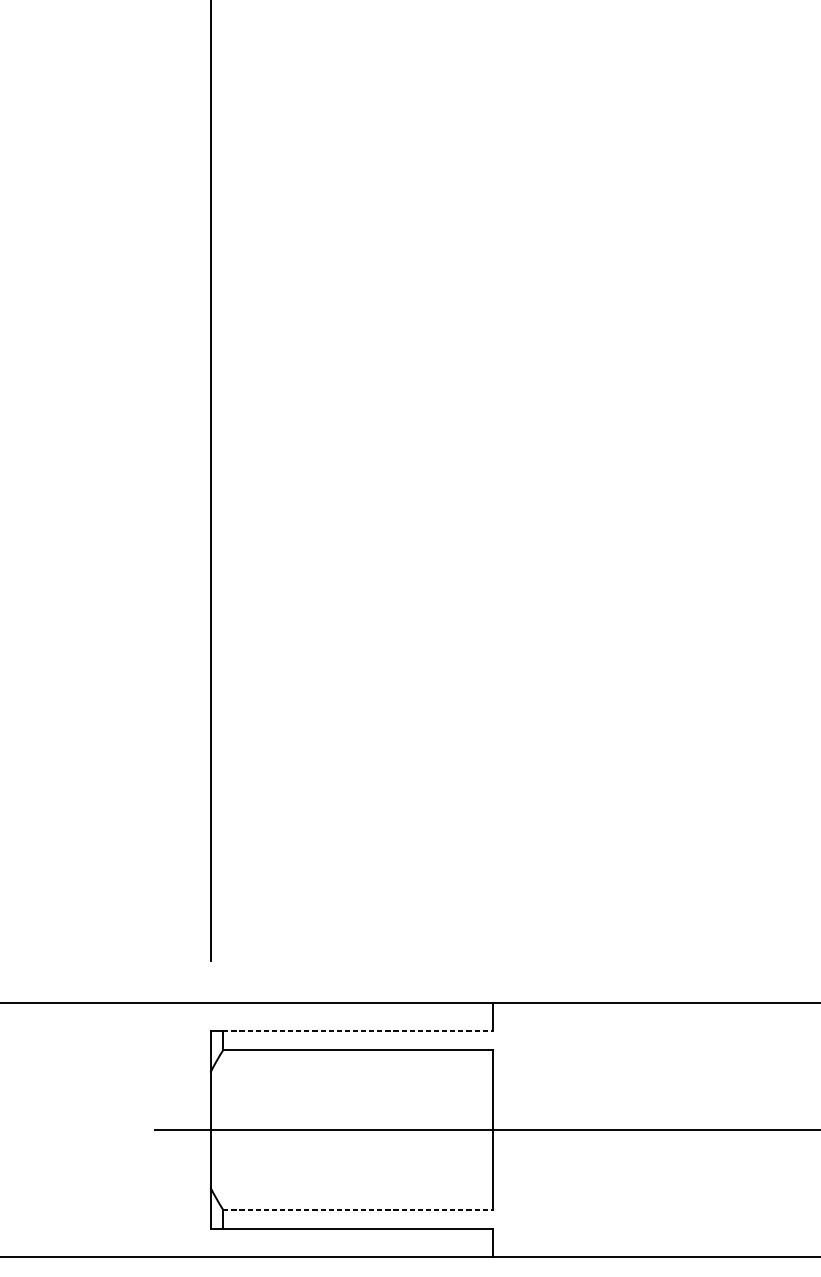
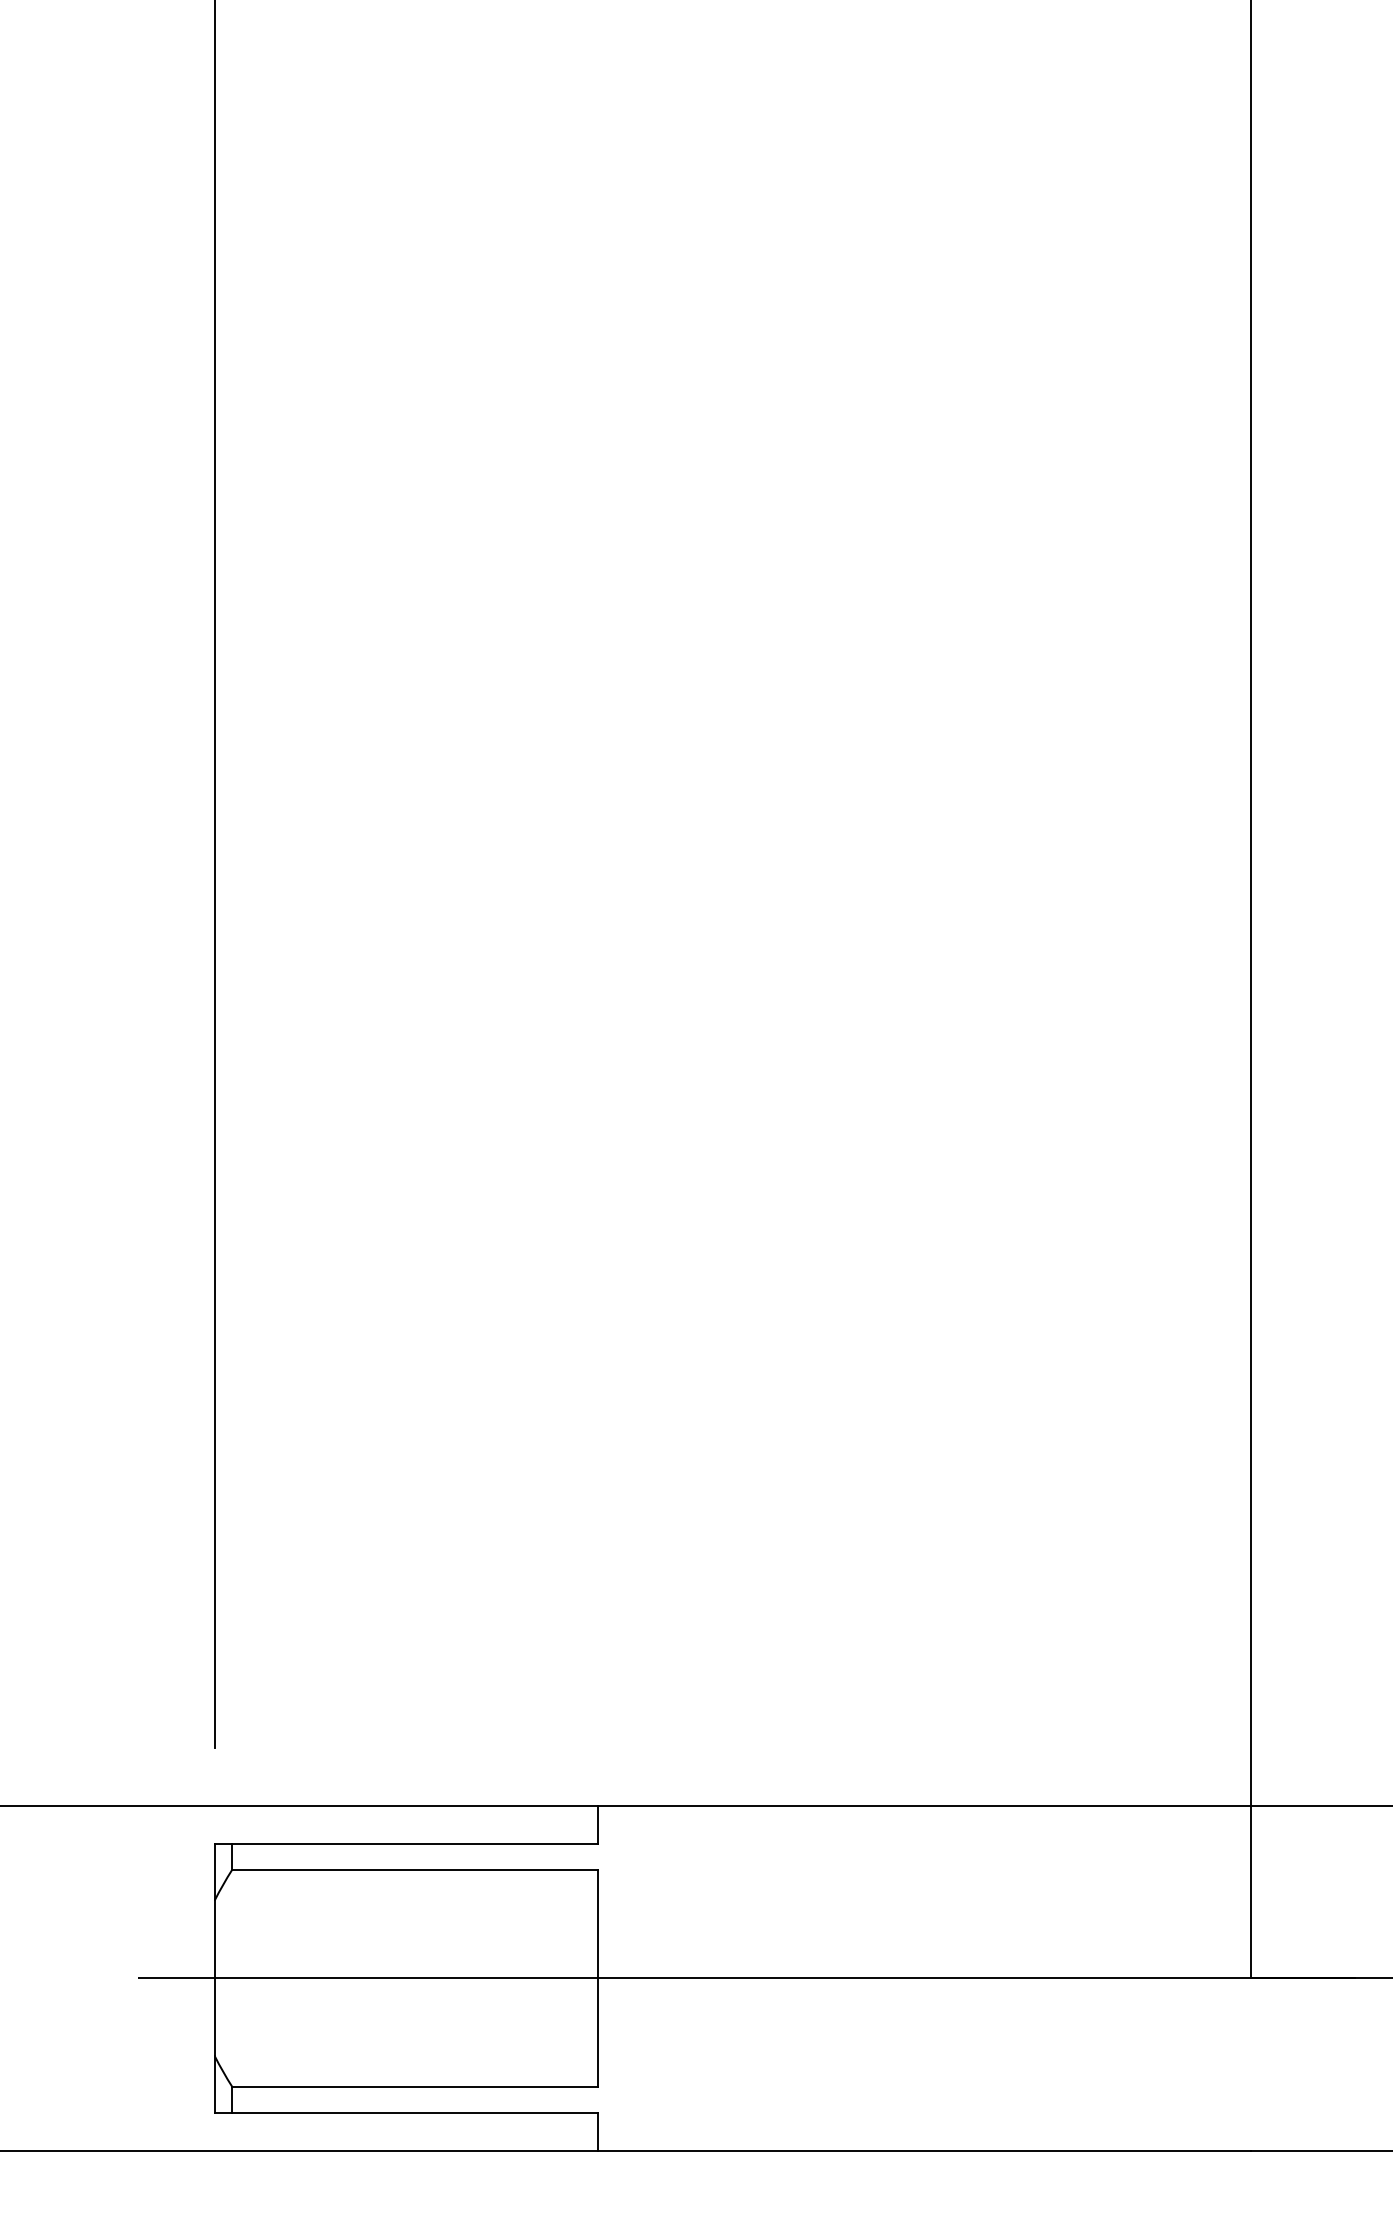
line: (358, 1031) -> (415, 1844), dashed -> solid
line: (358, 1209) -> (415, 2086), dashed -> solid

